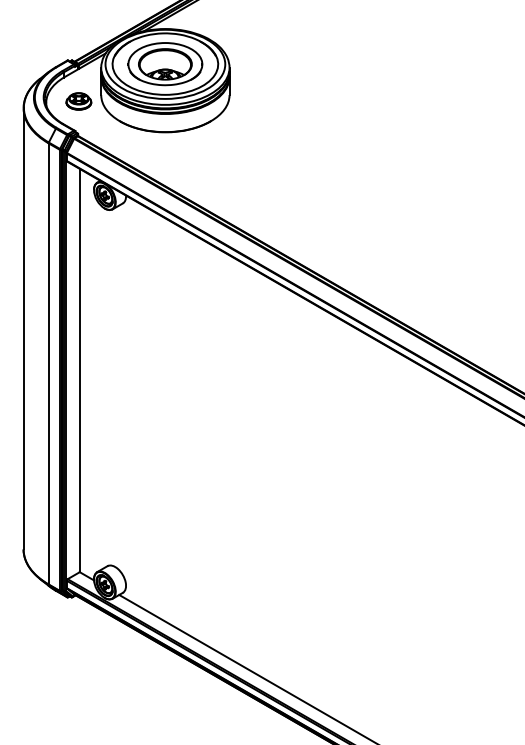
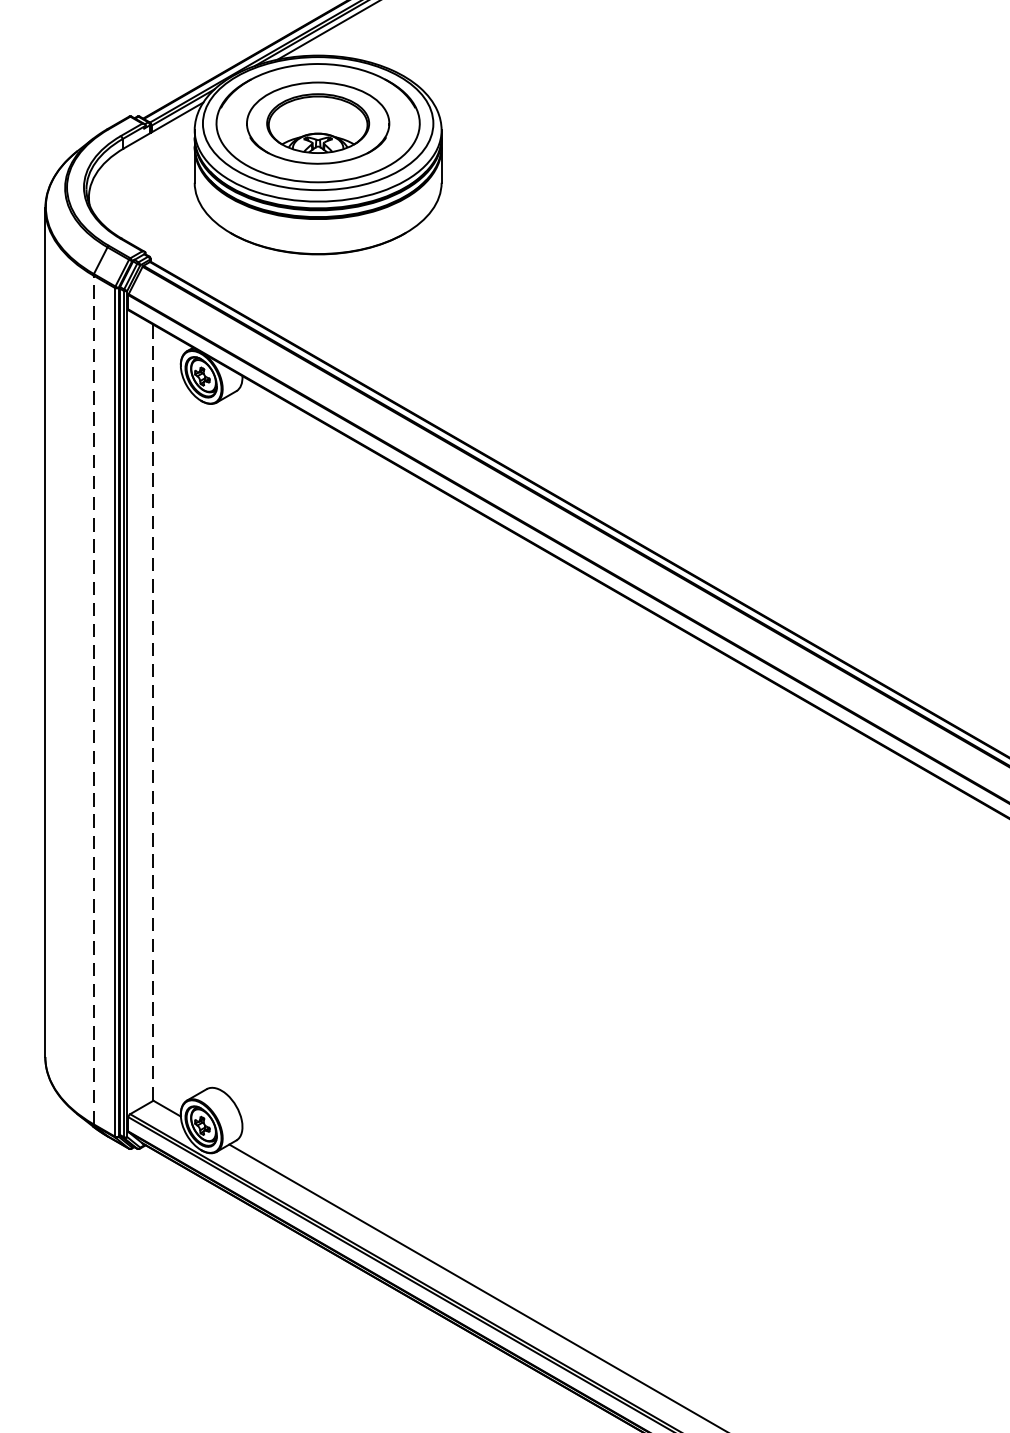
part: (78, 101) -> (150, 195), removed
line: (48, 363) -> (93, 699), solid -> dashed
line: (79, 370) -> (152, 712), solid -> dashed

